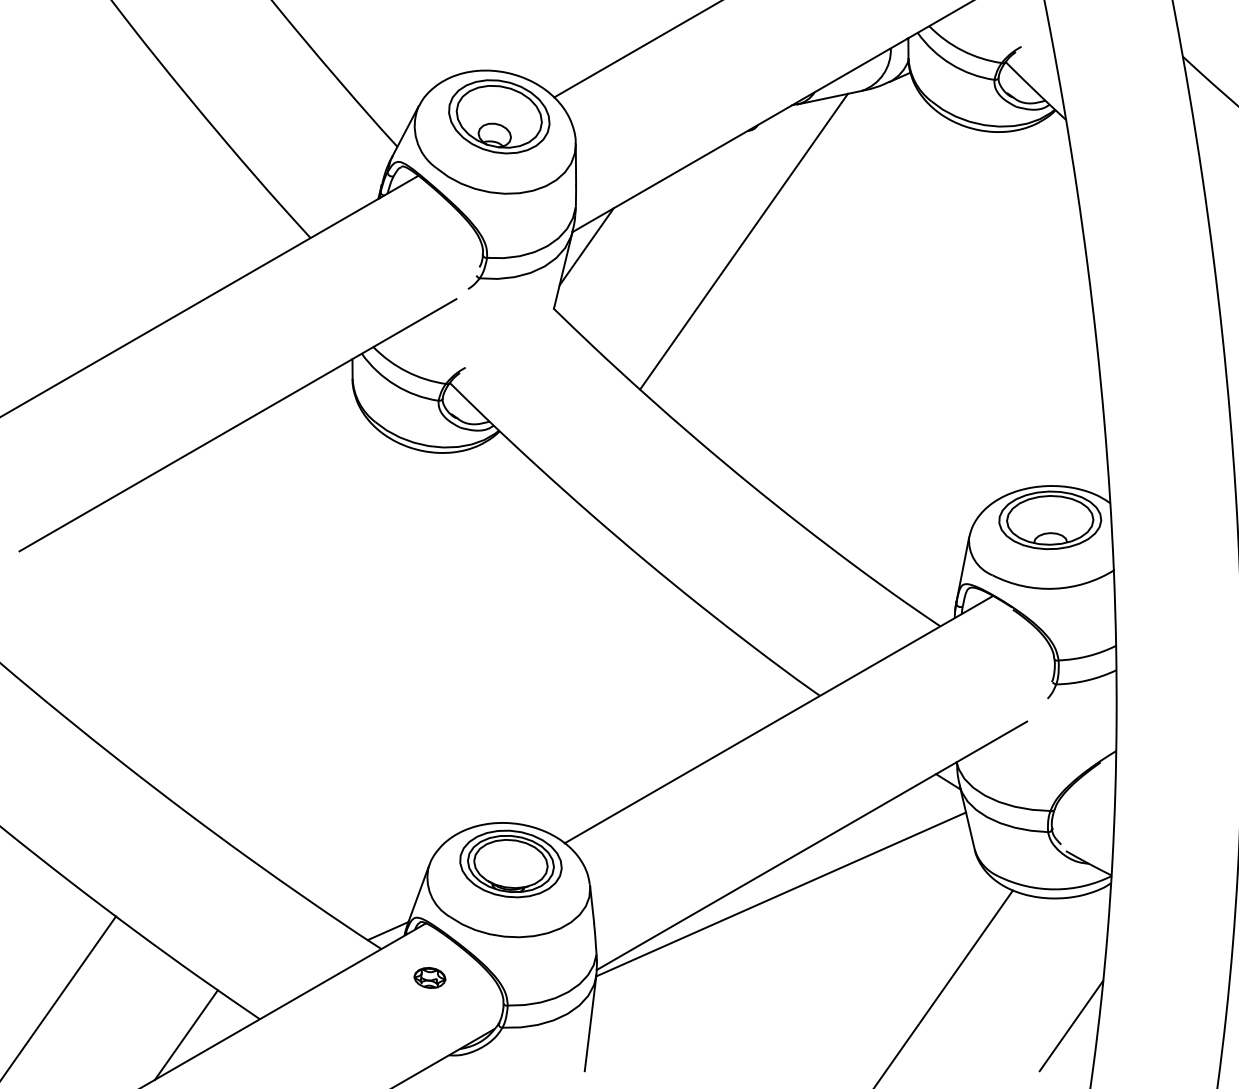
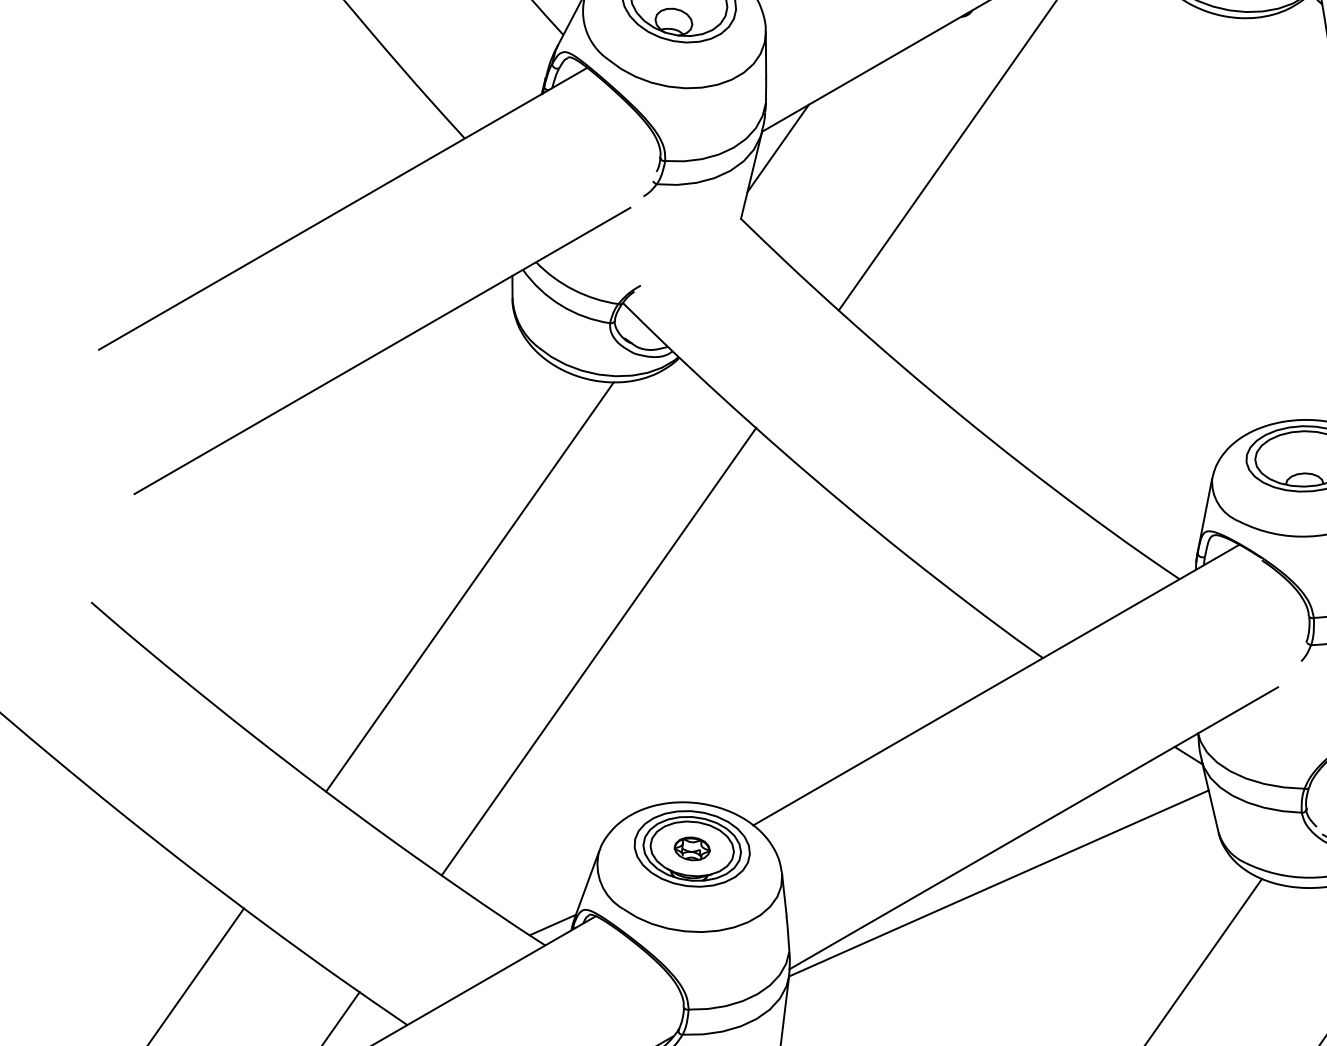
line: (314, 632) -> (469, 586), added
line: (428, 690) -> (598, 652), added
part: (429, 977) -> (691, 848), moved

